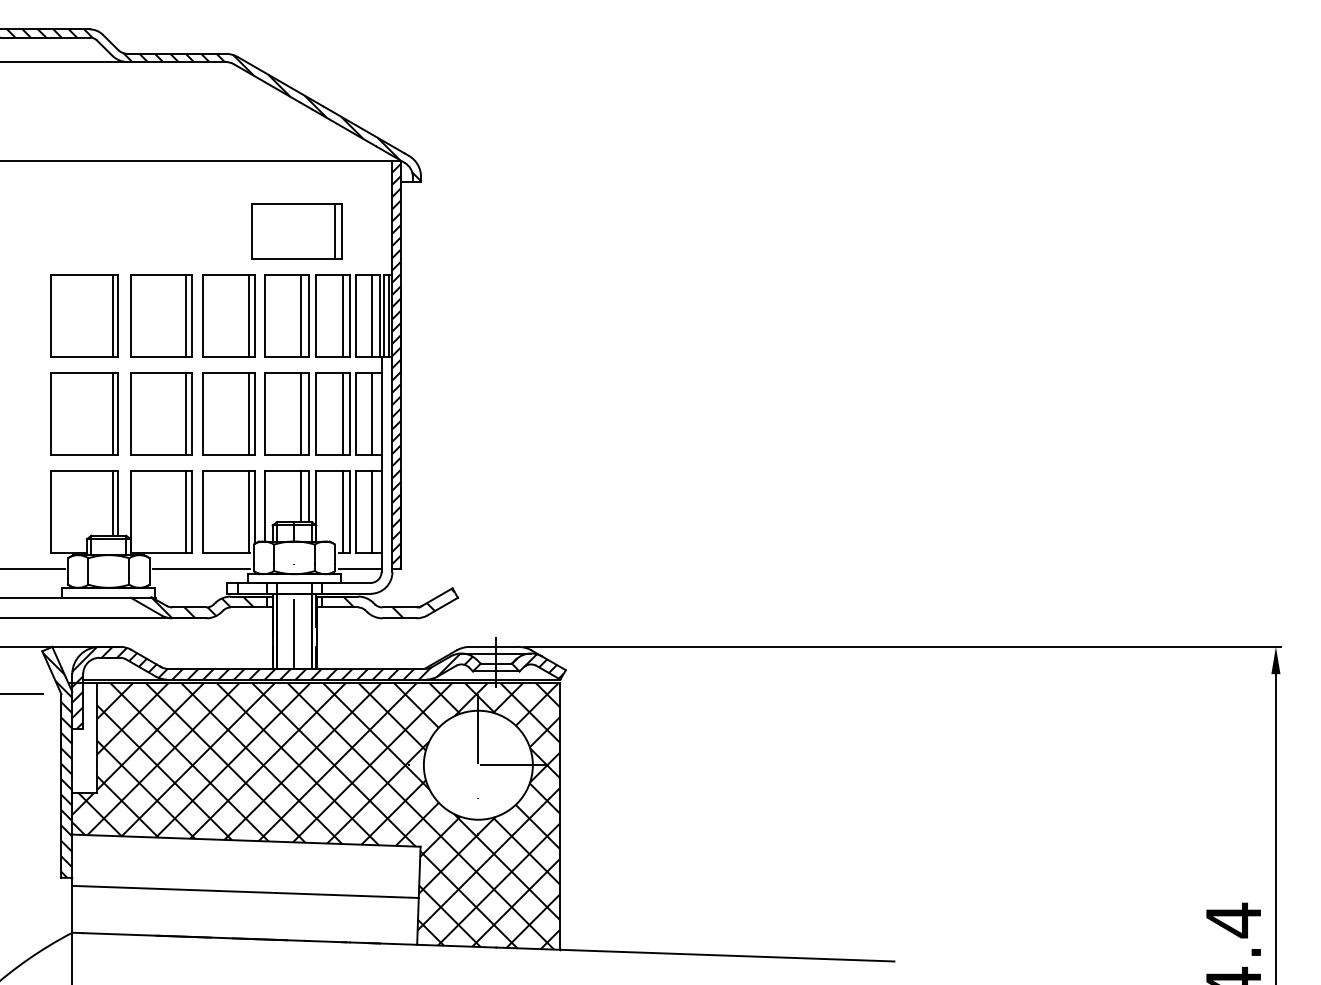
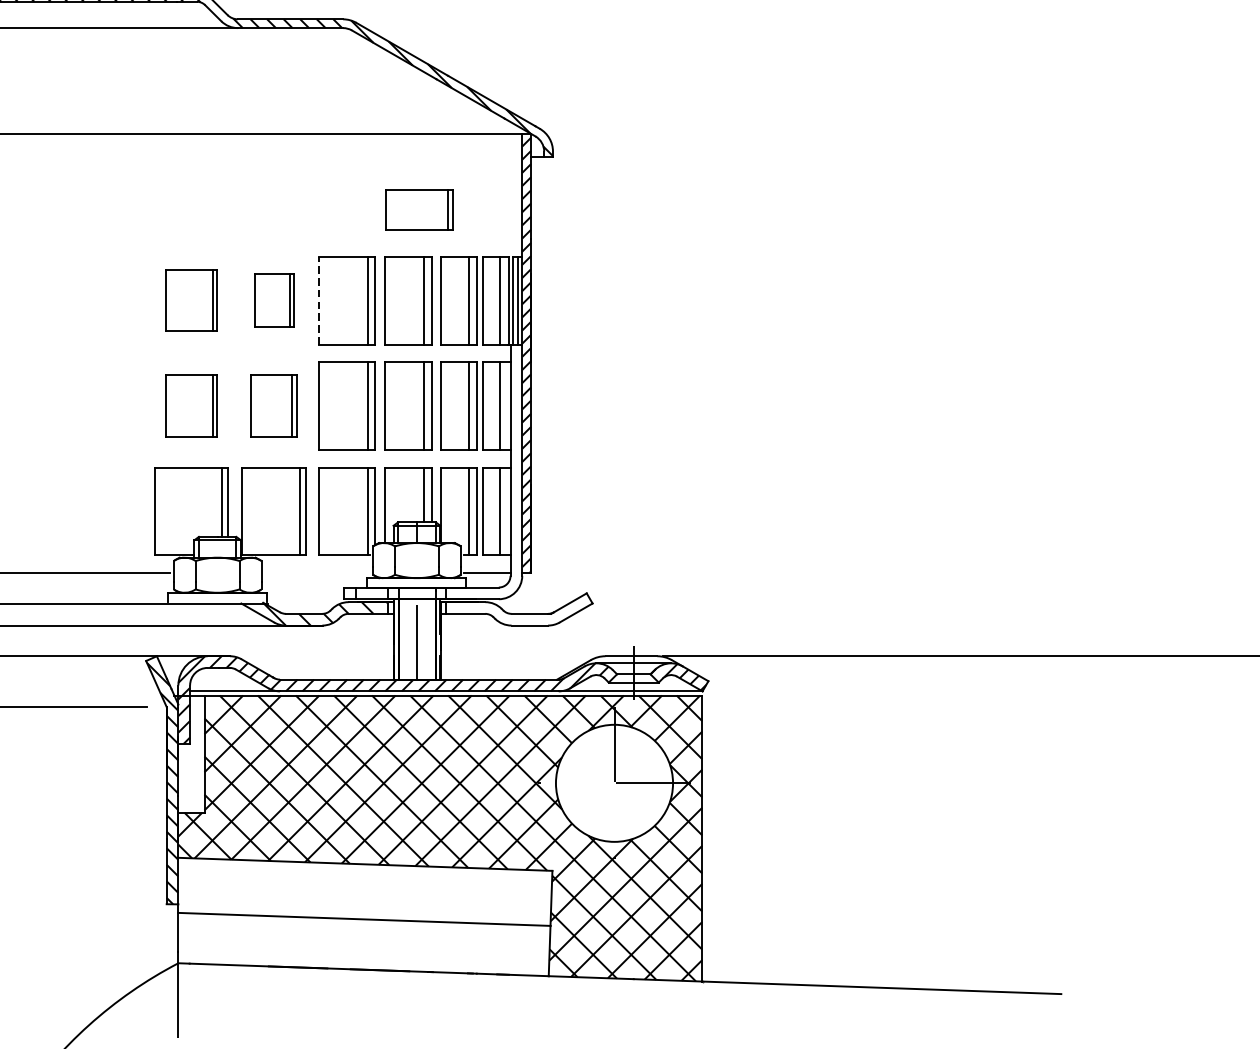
part: (296, 231) -> (419, 210), size x0.7
part: (84, 315) -> (191, 300), size x0.7
part: (161, 315) -> (274, 300), size x0.6
line: (202, 315) -> (318, 300), solid -> dashed
part: (84, 413) -> (191, 405), size x0.7
part: (161, 413) -> (274, 405), size x0.7
line: (201, 569) -> (317, 573), removed
hatch: (398, 603) -> (528, 609), removed

